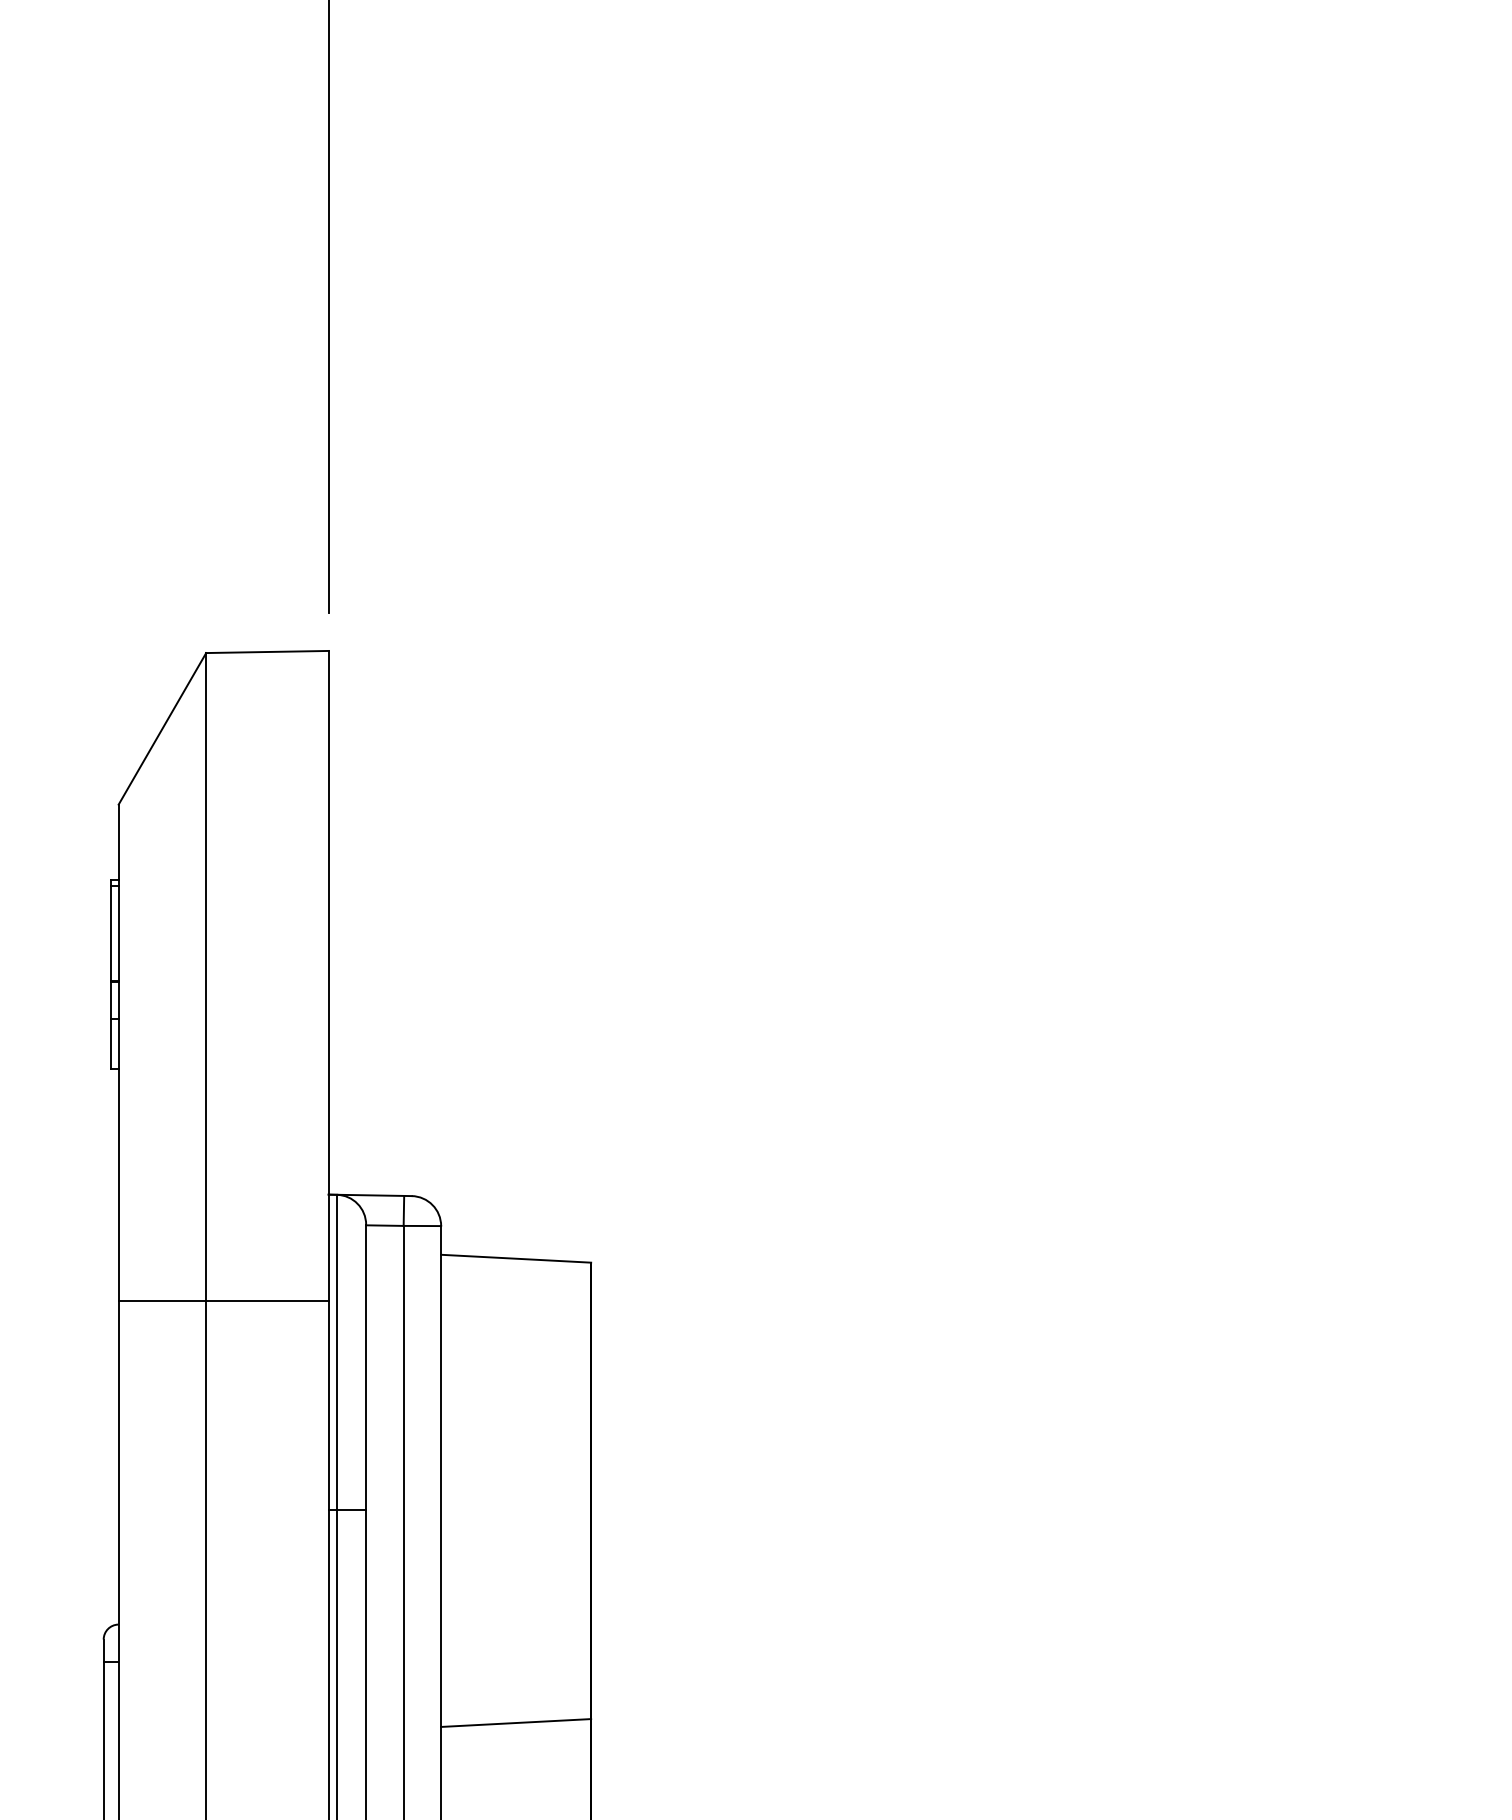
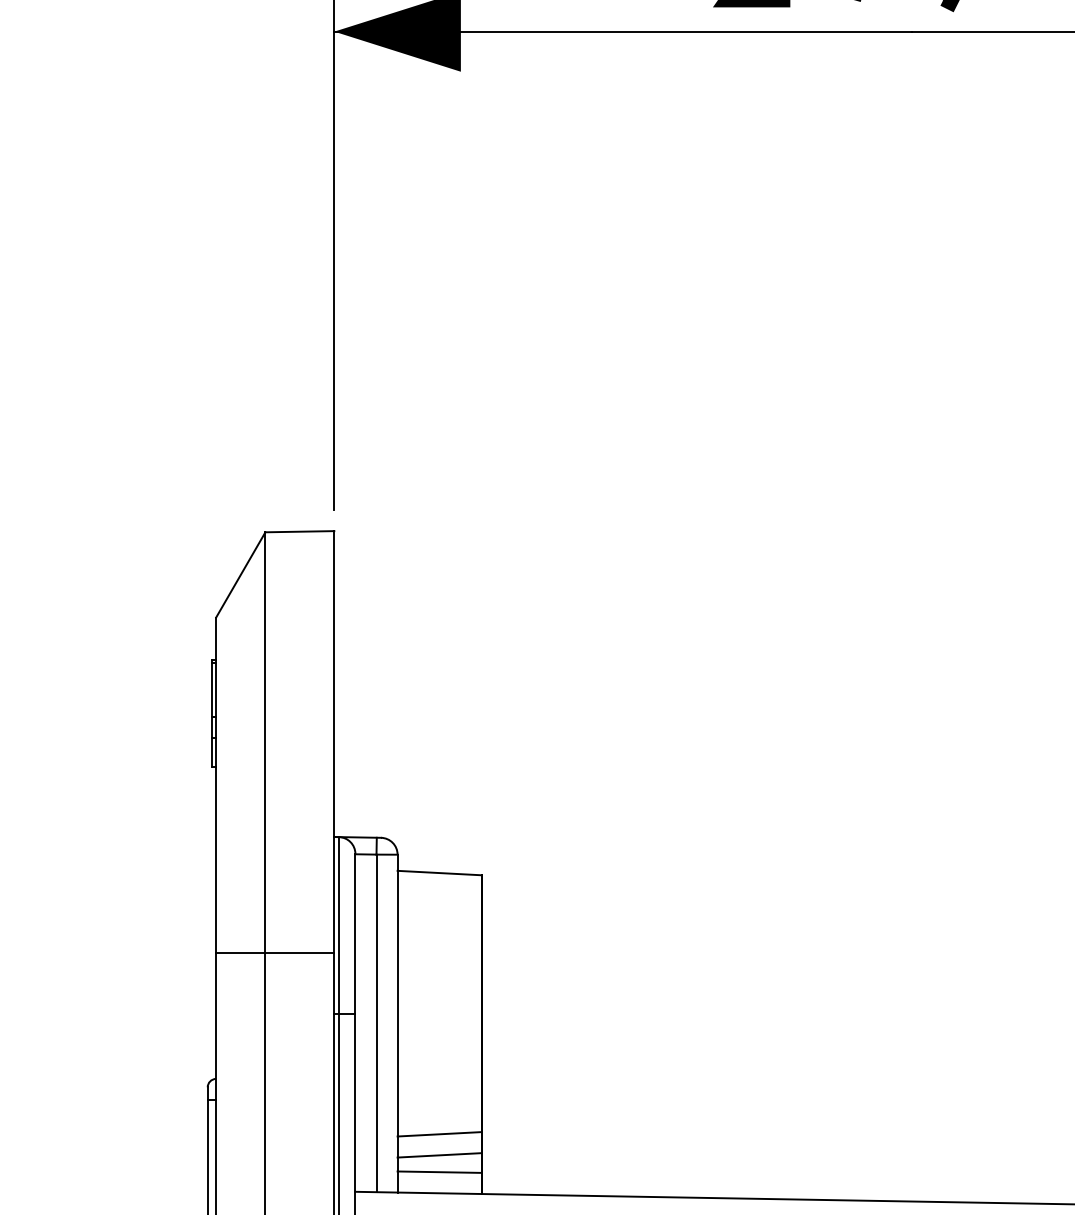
line: (224, 1302) -> (275, 953), moved
line: (515, 1760) -> (439, 1155), added
line: (515, 1789) -> (439, 1171), added

